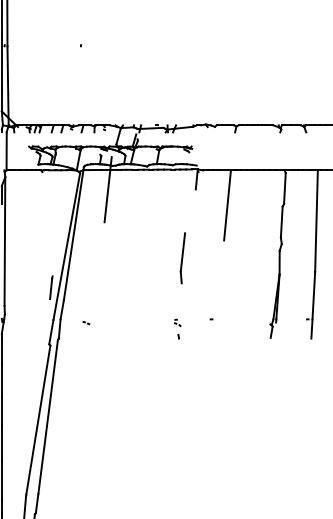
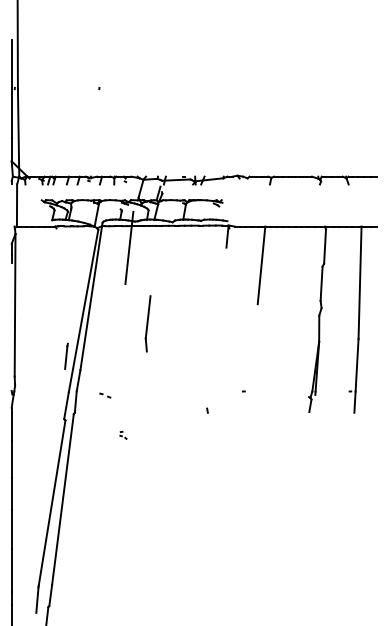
part: (182, 257) -> (147, 323), moved
part: (177, 322) -> (123, 434), moved
part: (86, 323) -> (105, 395), size x1.6

